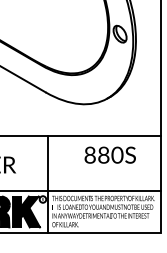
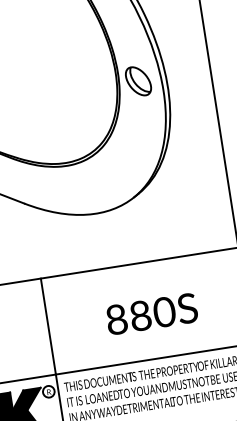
text: (109, 154) -> (150, 313), moved

